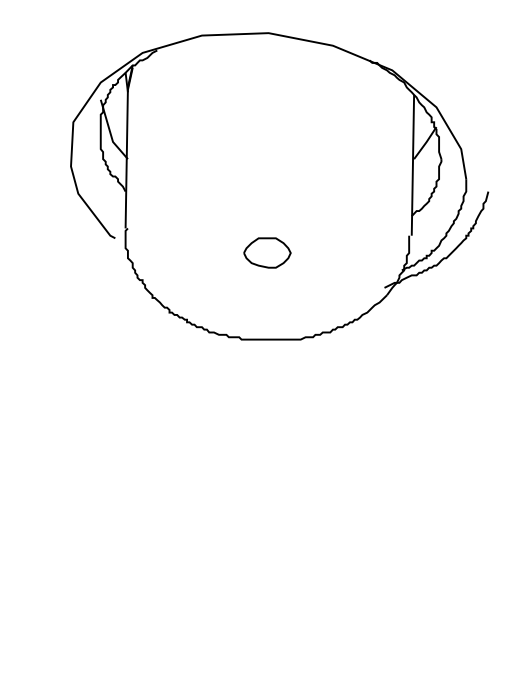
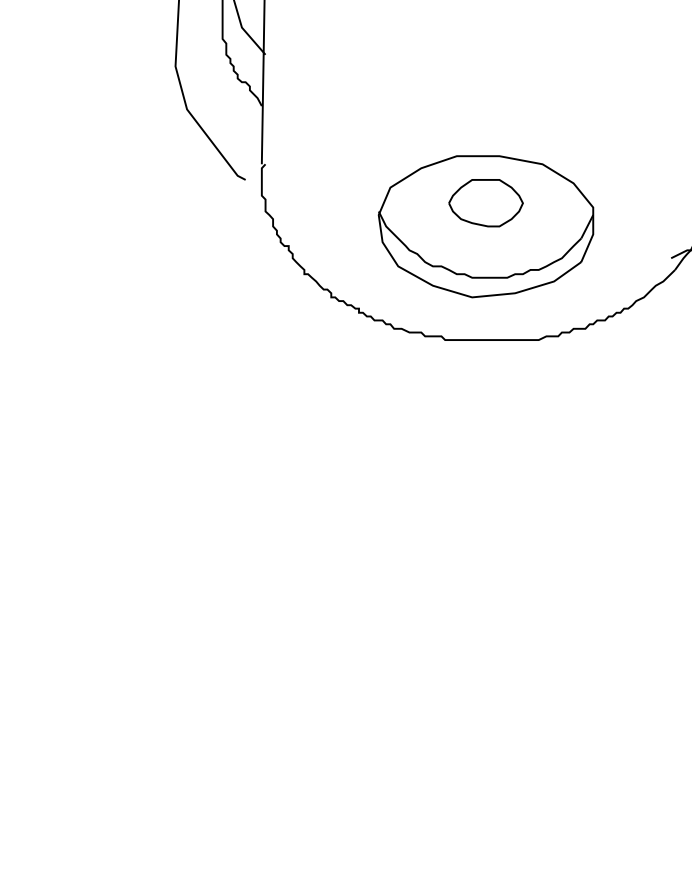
part: (267, 267) -> (486, 226), added

